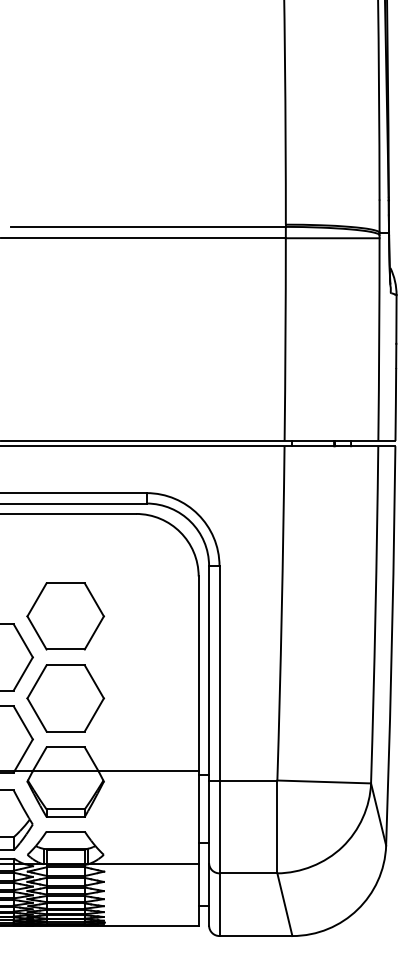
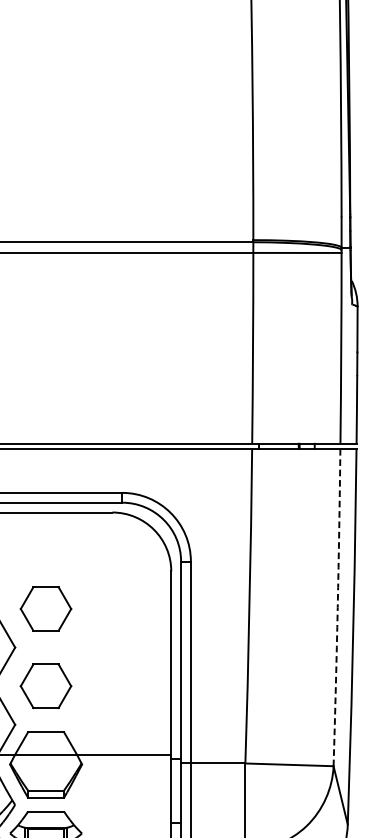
arc: (375, 614) -> (337, 607), solid -> dashed
part: (65, 616) -> (45, 609), size x0.7
part: (65, 698) -> (45, 686), size x0.7

